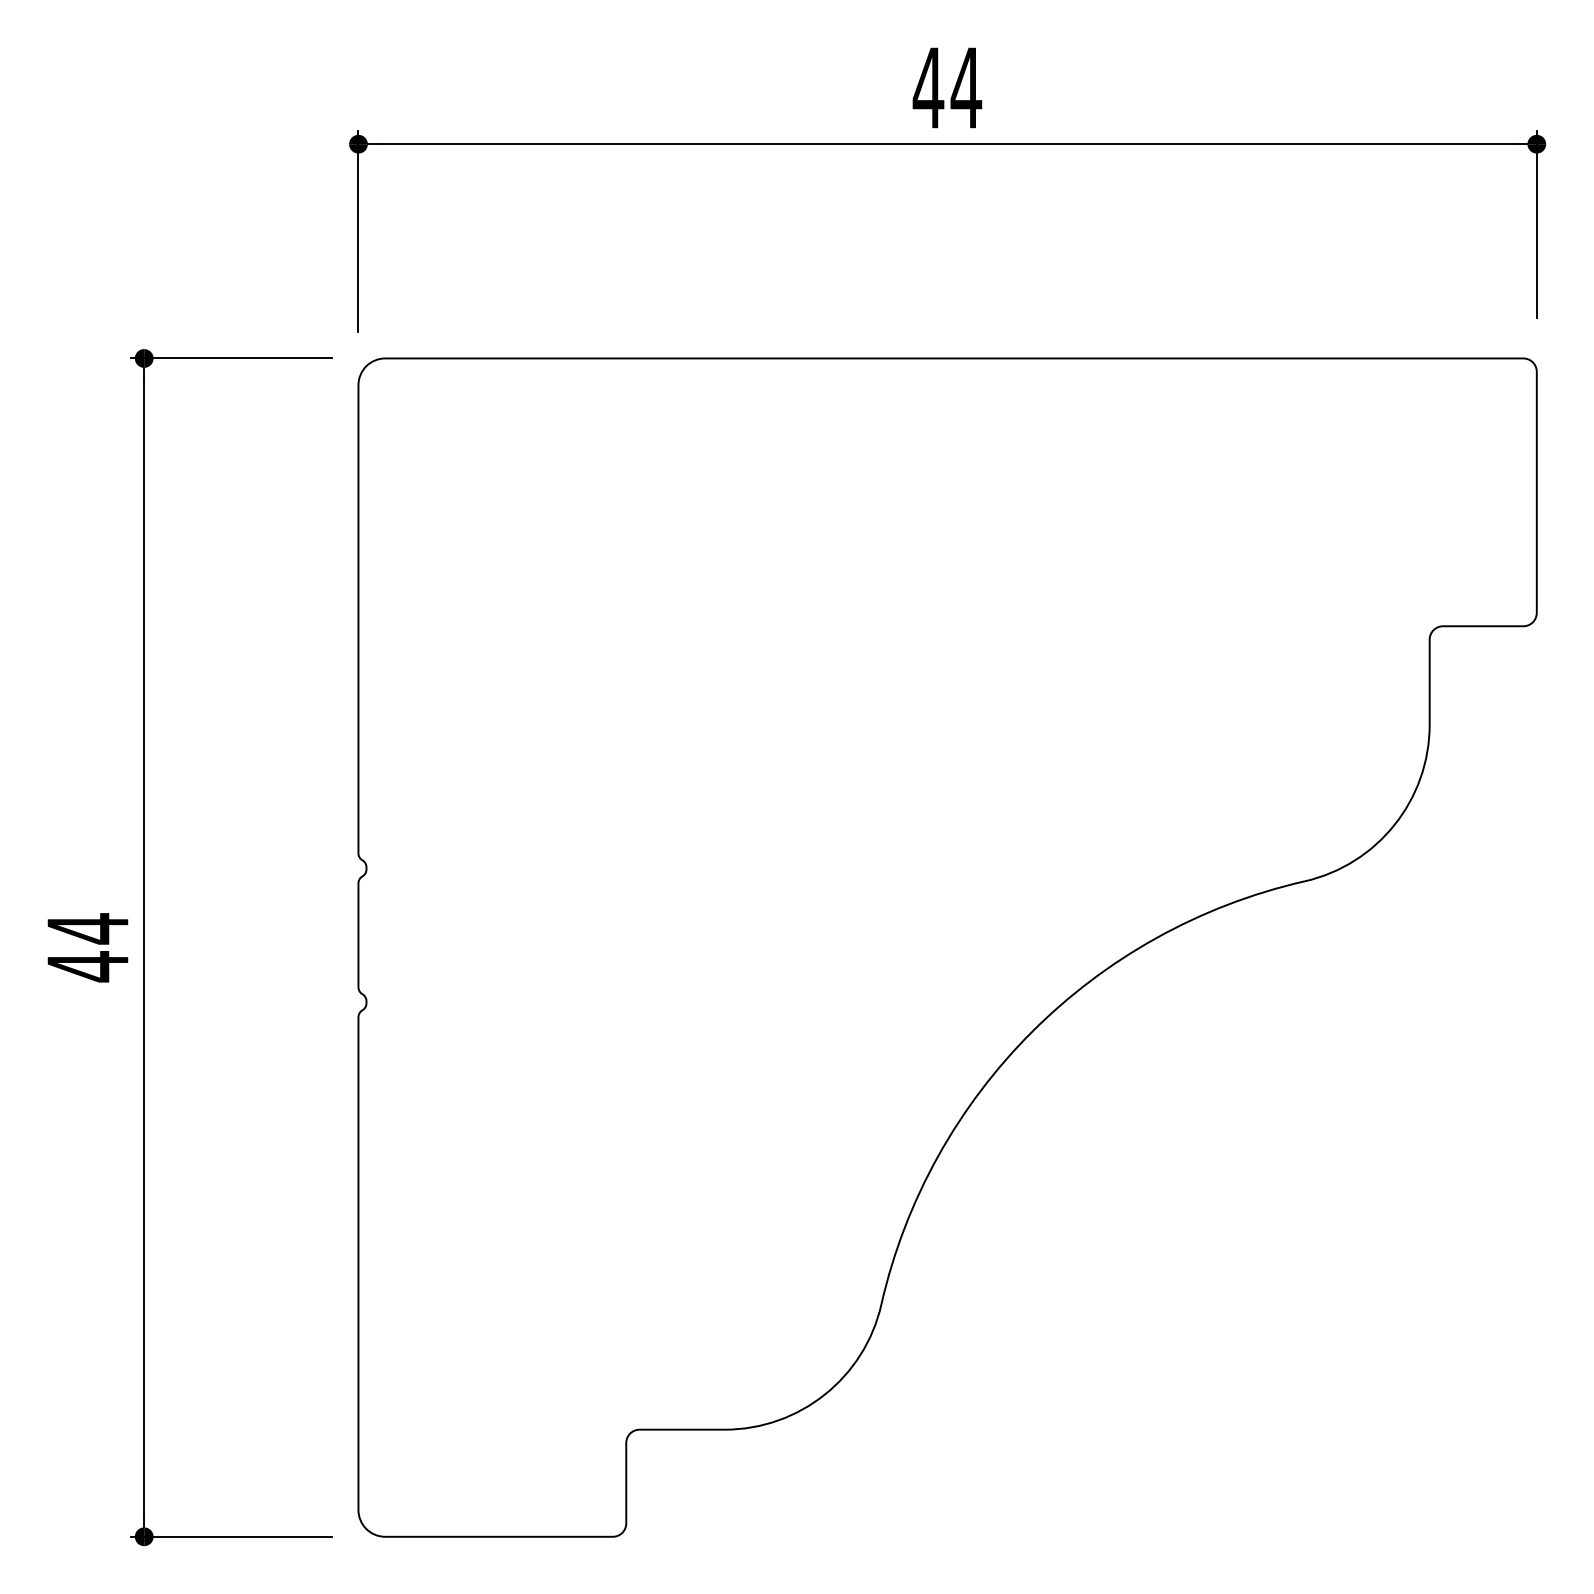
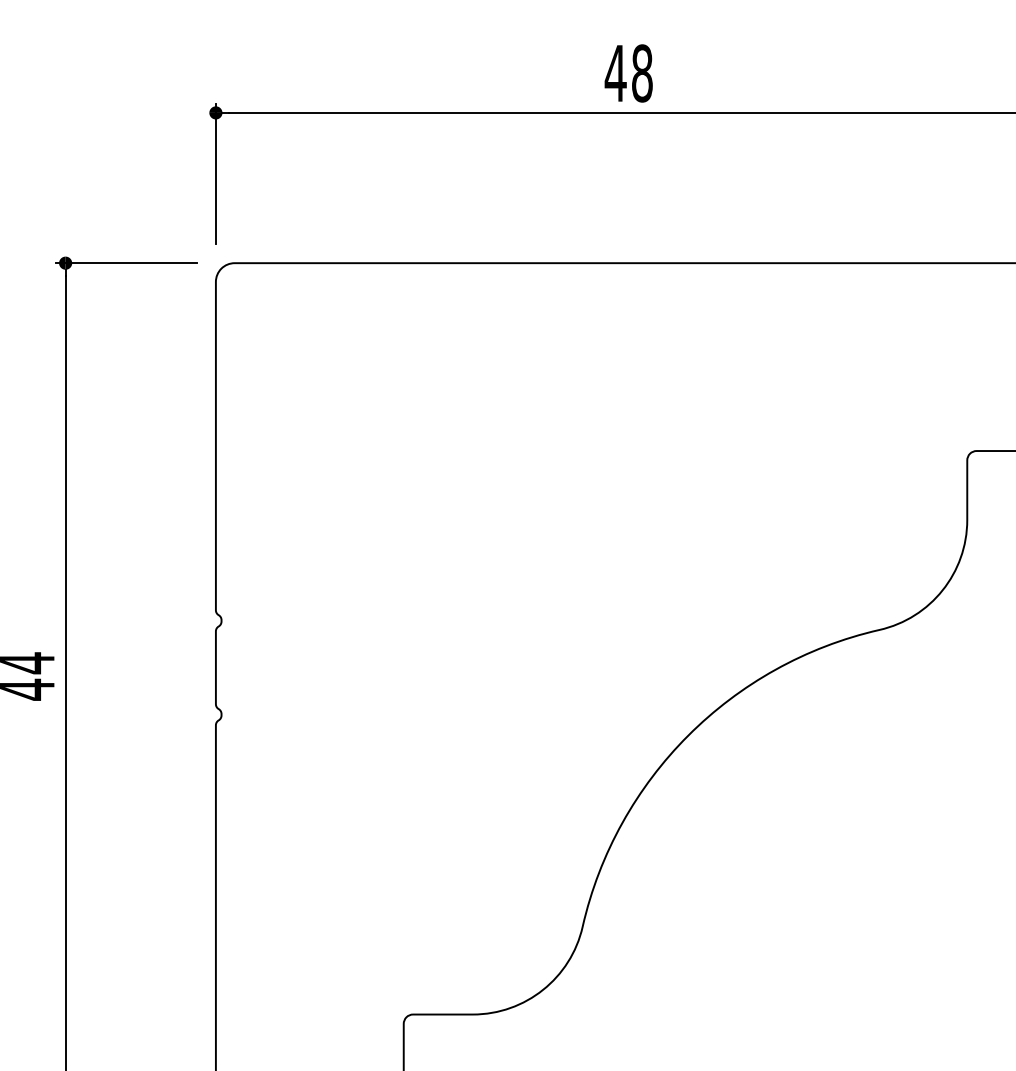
text: (966, 87) -> (642, 73), 44 -> 48

